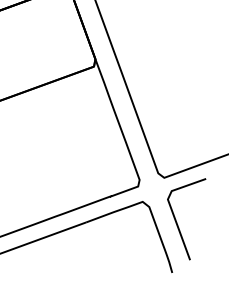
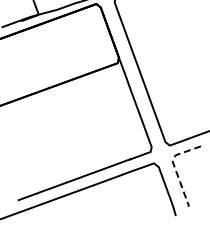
line: (170, 207) -> (174, 167), solid -> dashed

